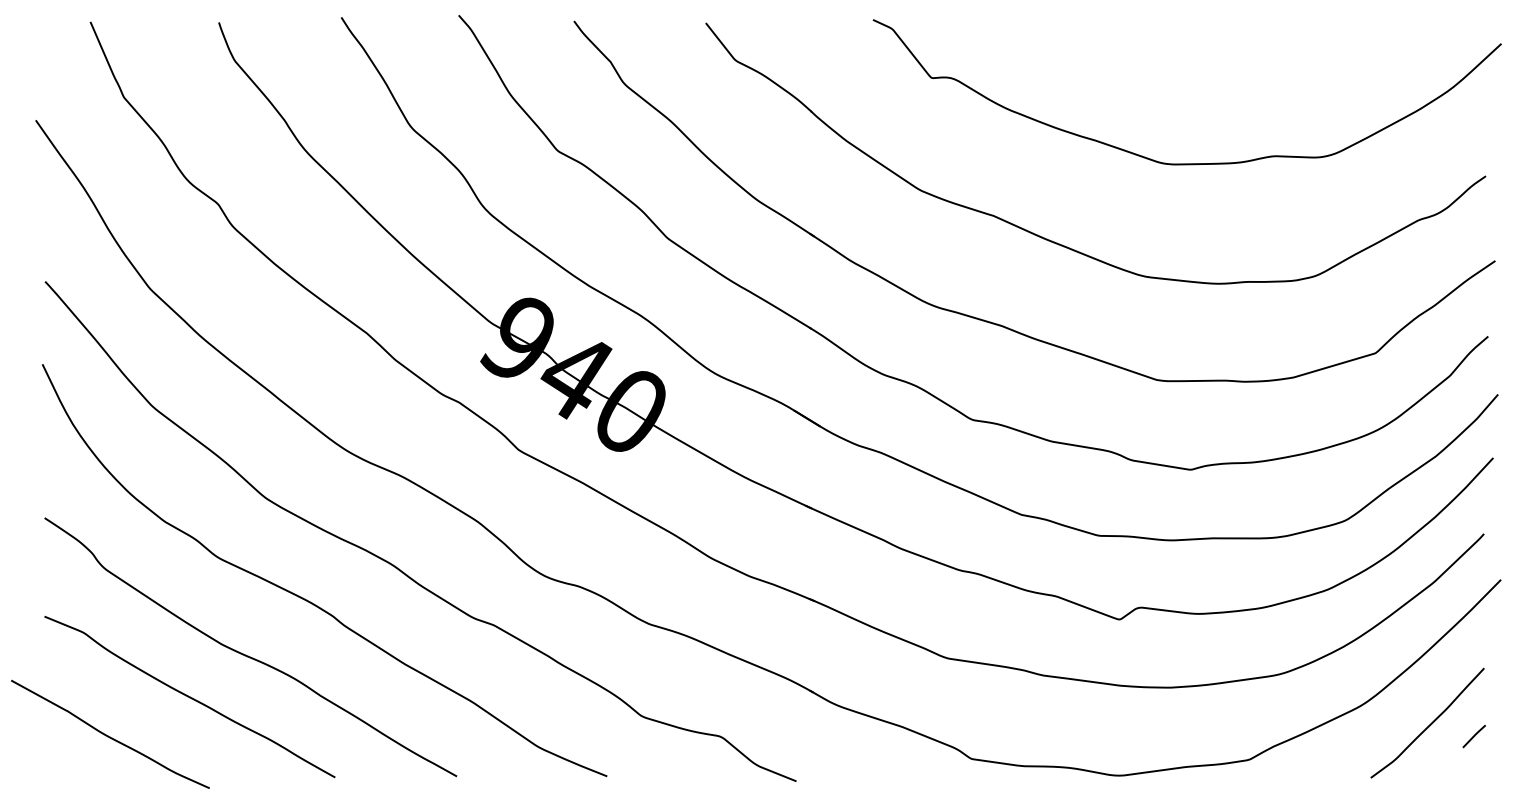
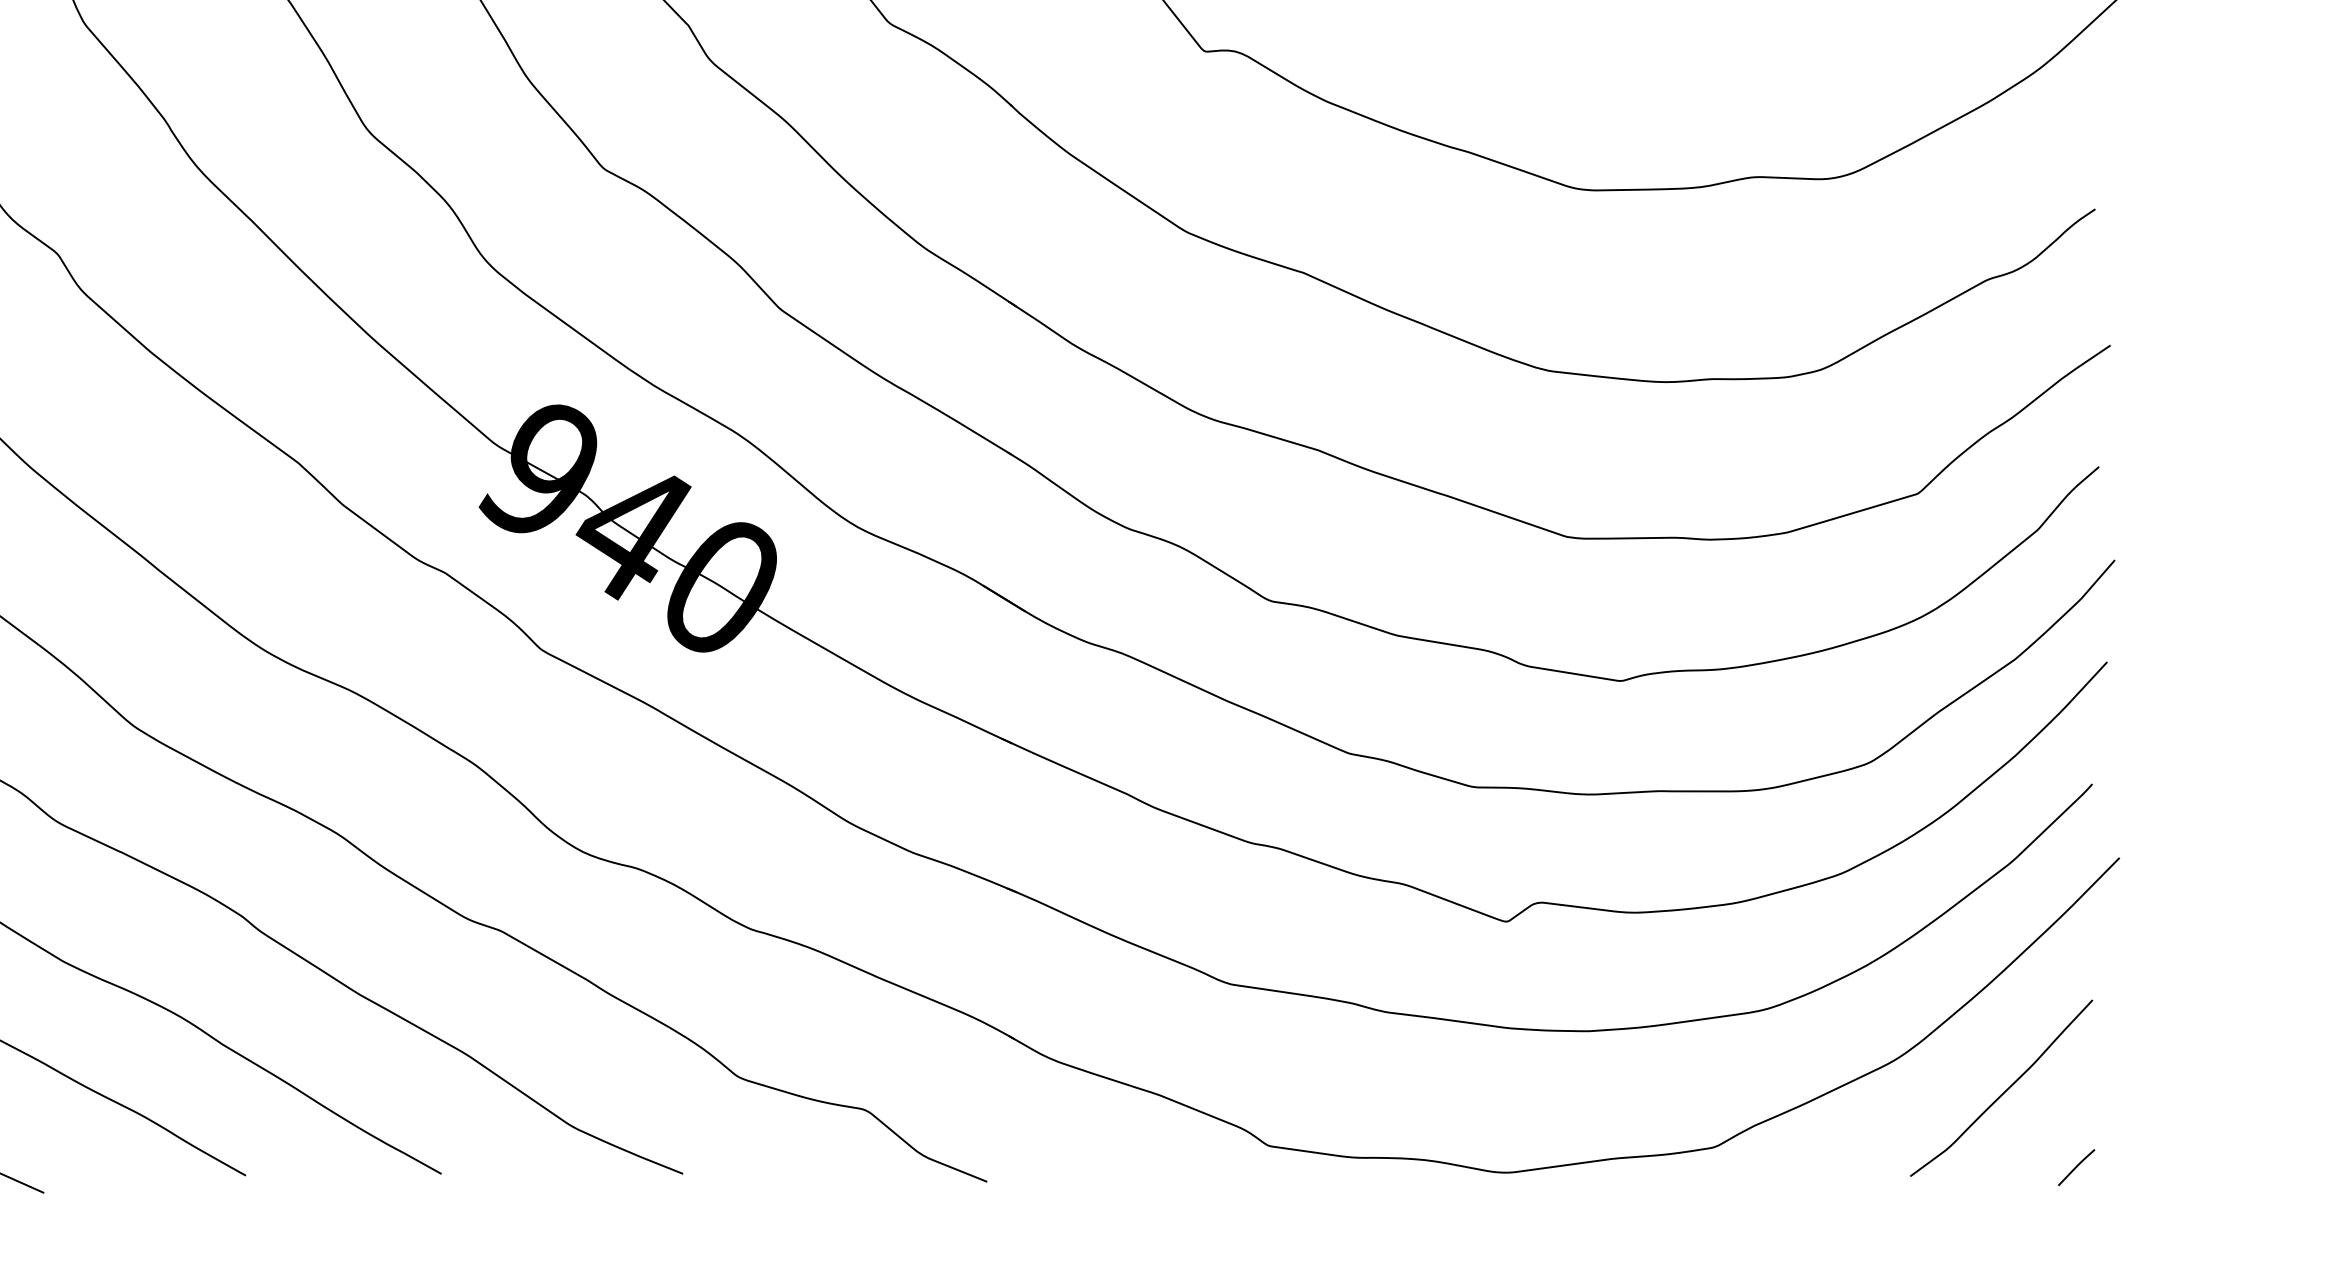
line: (1473, 736) -> (2075, 1167), moved

